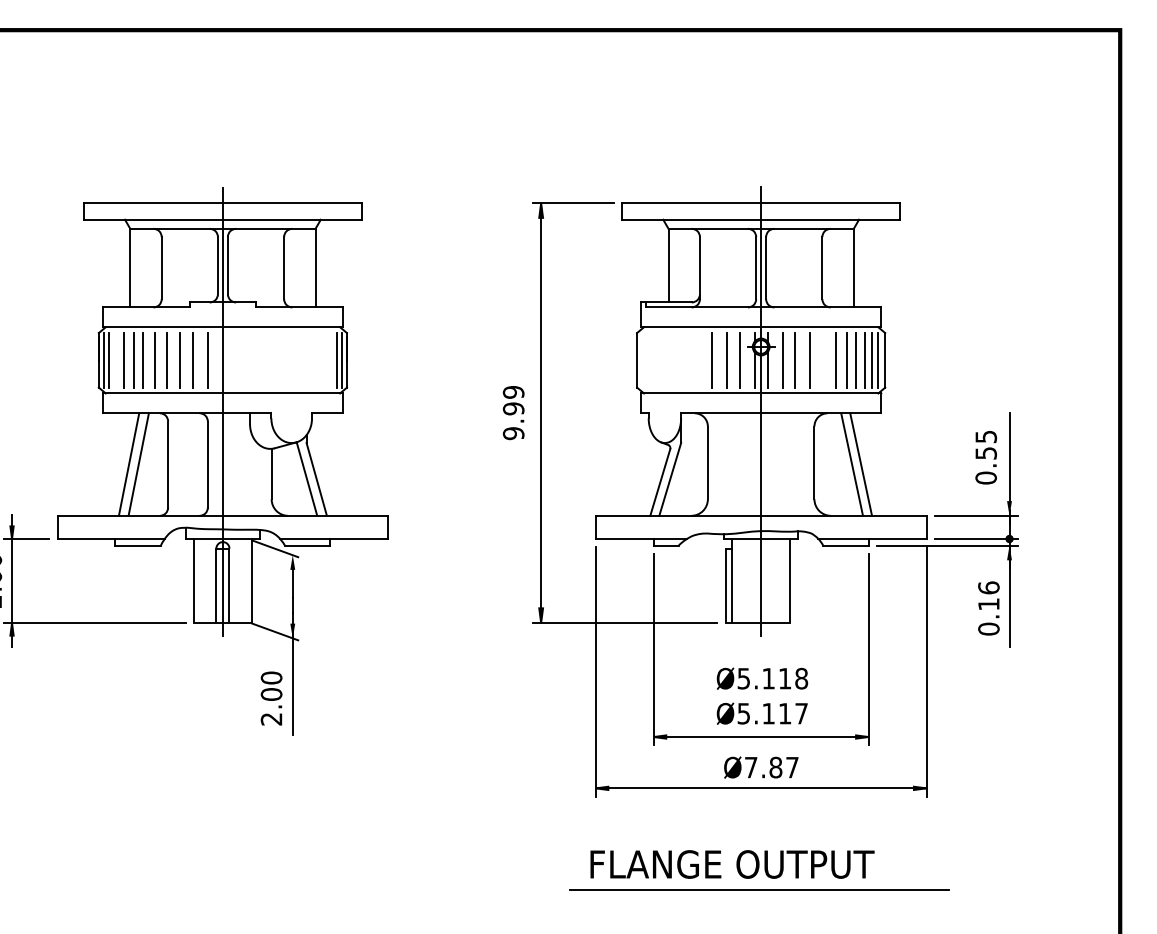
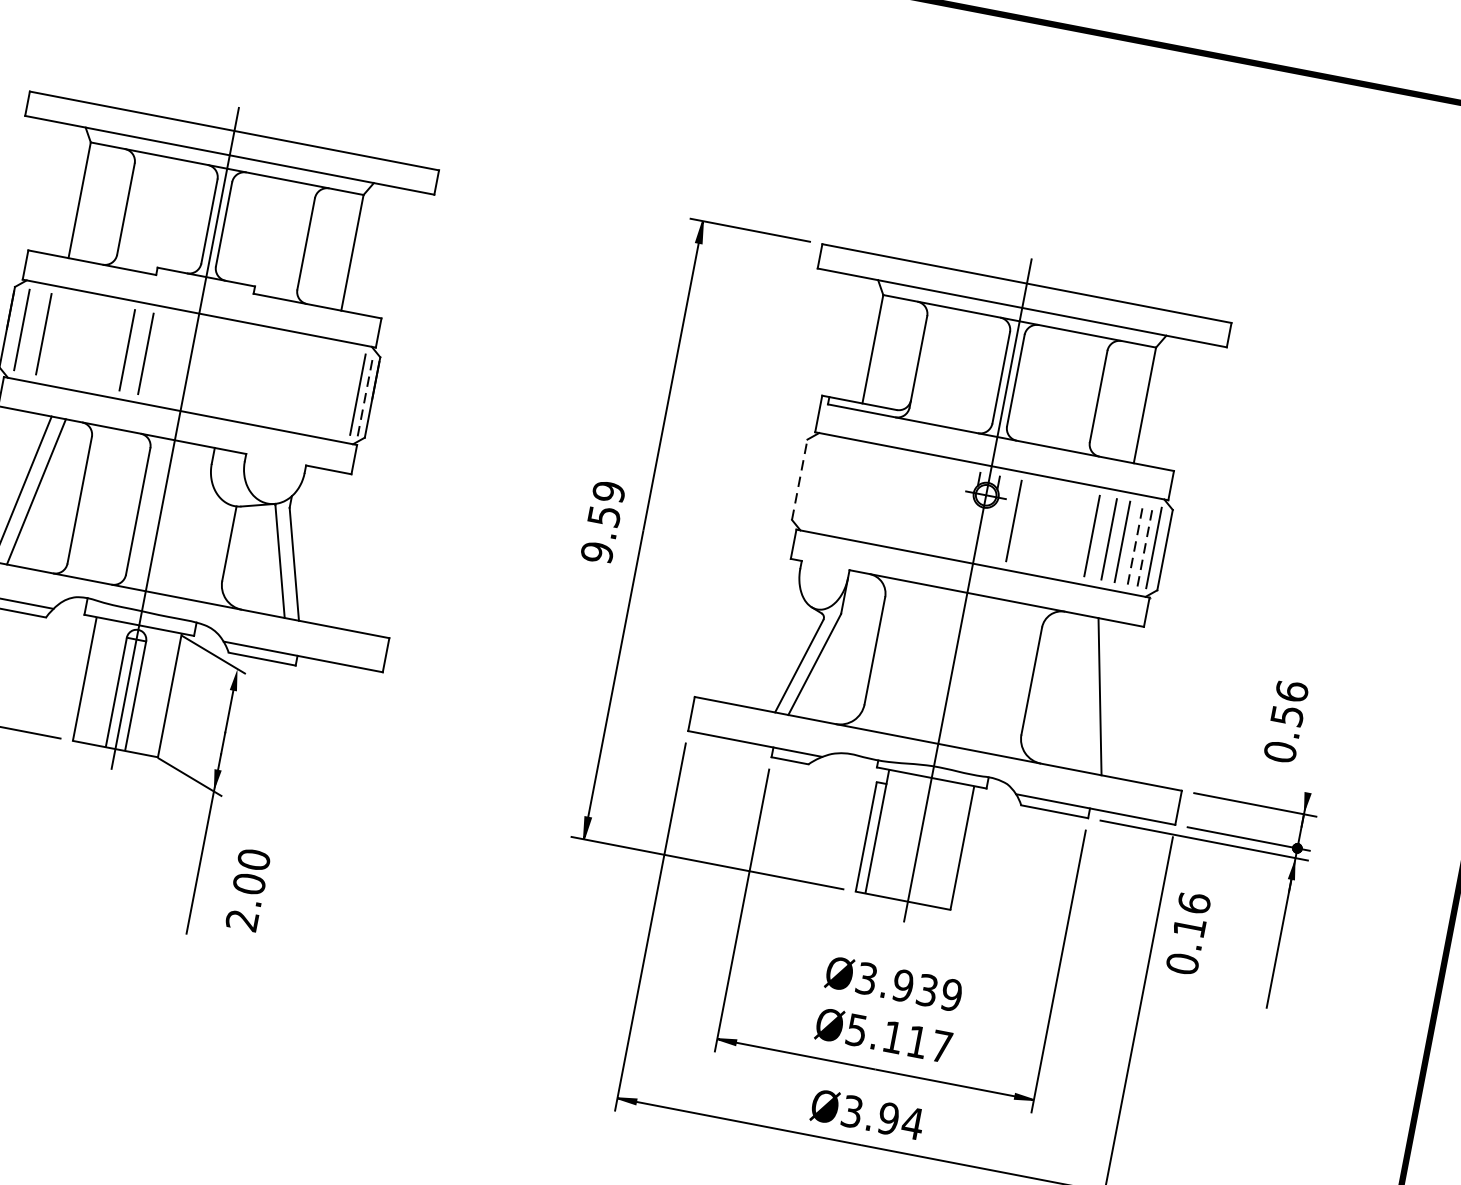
line: (342, 359) -> (366, 394), solid -> dashed
line: (637, 359) -> (800, 478), solid -> dashed
line: (865, 359) -> (1136, 543), solid -> dashed
line: (871, 359) -> (1145, 544), solid -> dashed
line: (103, 360) -> (14, 328), removed
line: (133, 360) -> (58, 337), removed
line: (143, 360) -> (72, 340), removed
line: (155, 360) -> (90, 343), removed
line: (166, 360) -> (106, 346), removed
line: (208, 360) -> (168, 358), removed
line: (712, 360) -> (910, 501), removed
line: (726, 360) -> (931, 505), removed
line: (739, 360) -> (950, 509), removed
line: (795, 360) -> (1032, 524), removed
line: (809, 360) -> (1053, 528), removed
line: (754, 369) -> (969, 526), removed
line: (767, 369) -> (989, 530), removed
text: (513, 408) -> (604, 515), 9.99 -> 9.59
text: (986, 436) -> (1292, 690), 0.55 -> 0.56
line: (1009, 457) -> (1320, 728), removed
line: (852, 464) -> (1087, 694), removed
text: (988, 608) -> (1187, 933), moved
text: (773, 678) -> (910, 986), Ø5.118 -> Ø3.939
text: (271, 698) -> (248, 889), moved
text: (772, 767) -> (883, 1117), Ø7.87 -> Ø3.94

